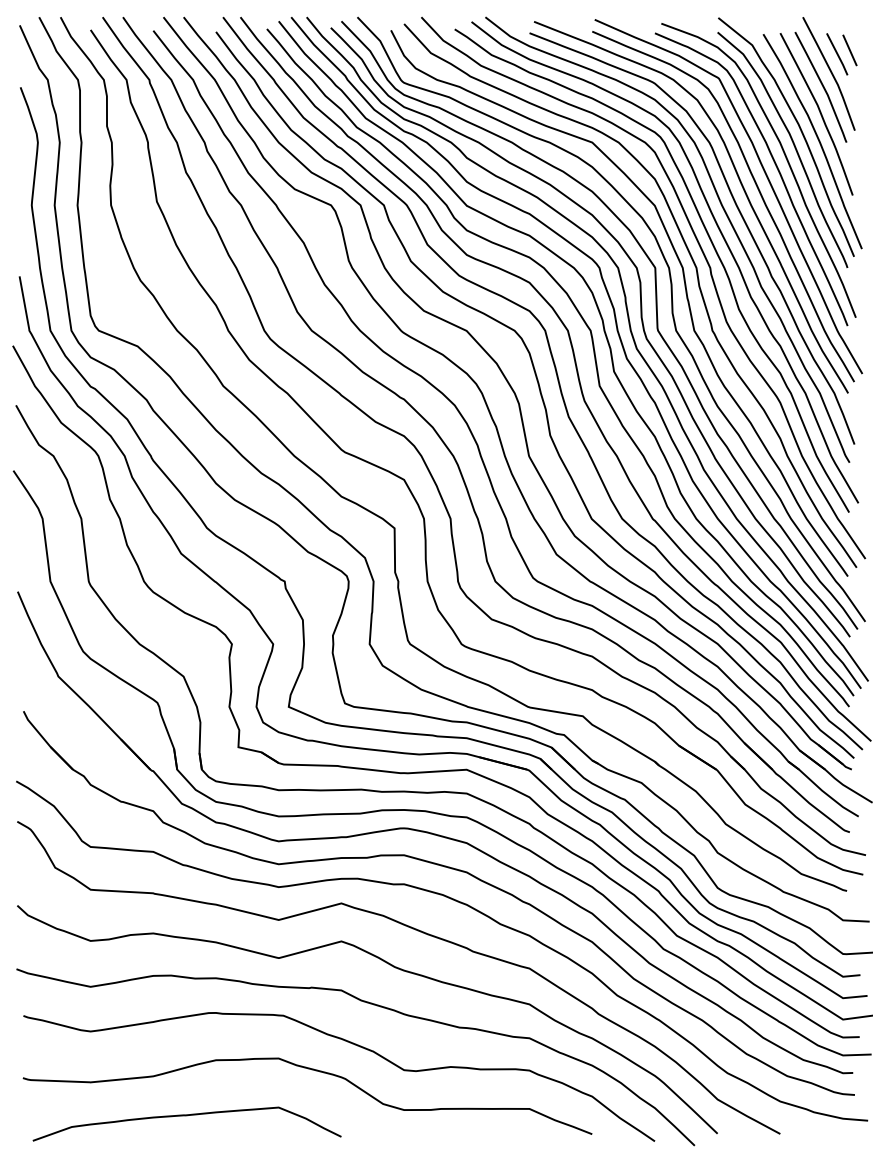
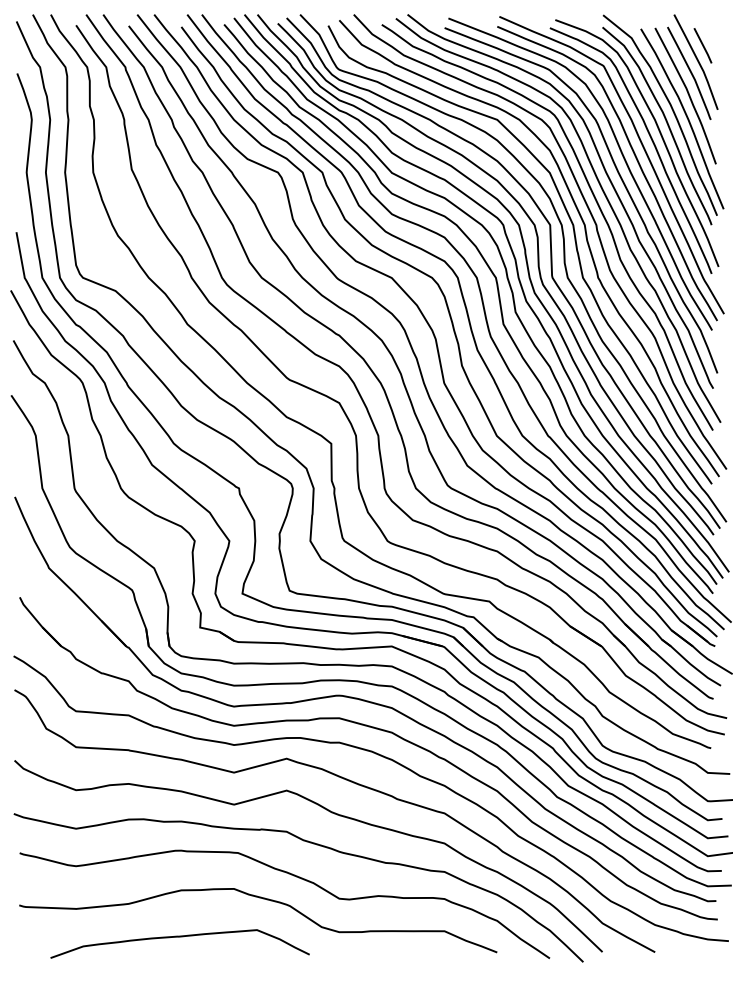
line: (849, 50) -> (713, 42), removed
curve: (186, 1116) -> (179, 937), moved

